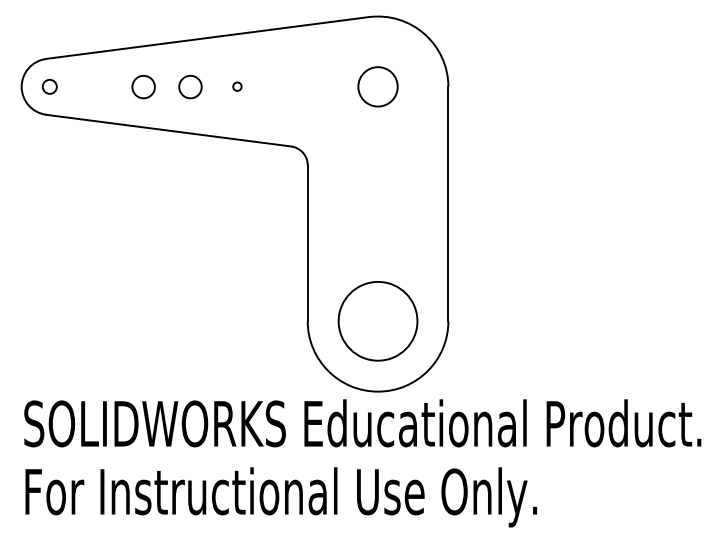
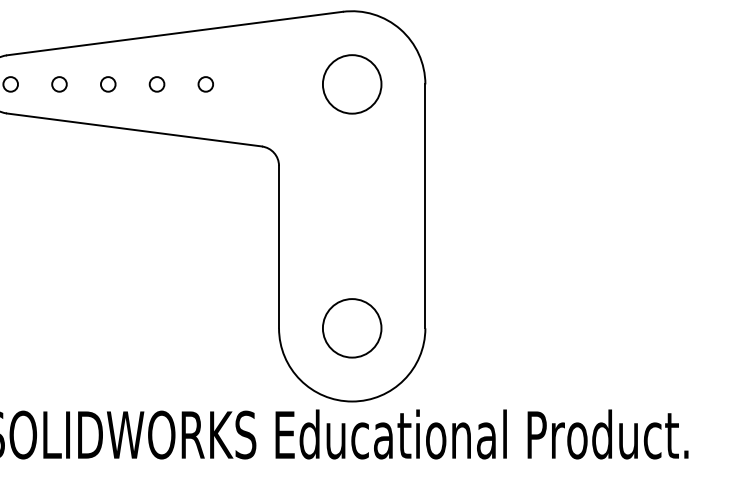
circle: (96, 86) -> (59, 84), added
circle: (143, 86) -> (108, 84), size x0.62
circle: (190, 86) -> (157, 84), size x0.62
circle: (237, 86) -> (205, 84), size x1.67
circle: (377, 86) -> (351, 84), size x1.43
circle: (377, 321) -> (351, 328), size x0.71

